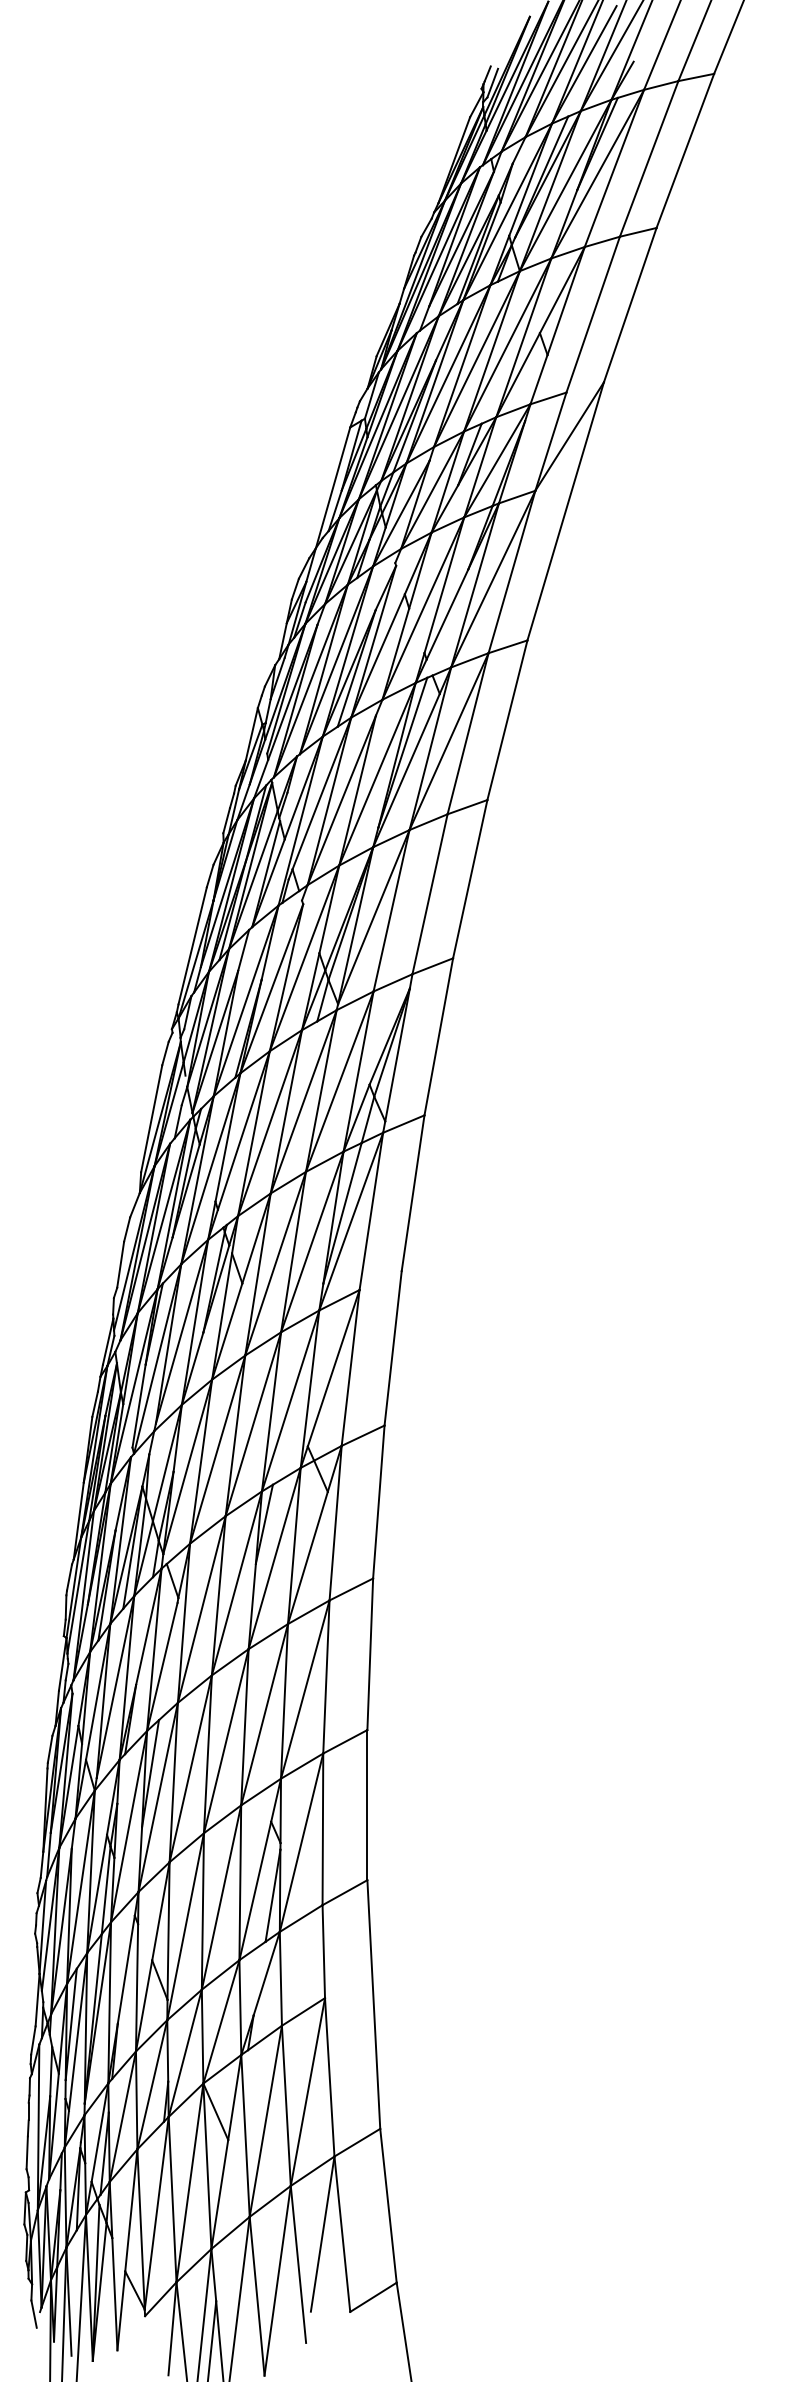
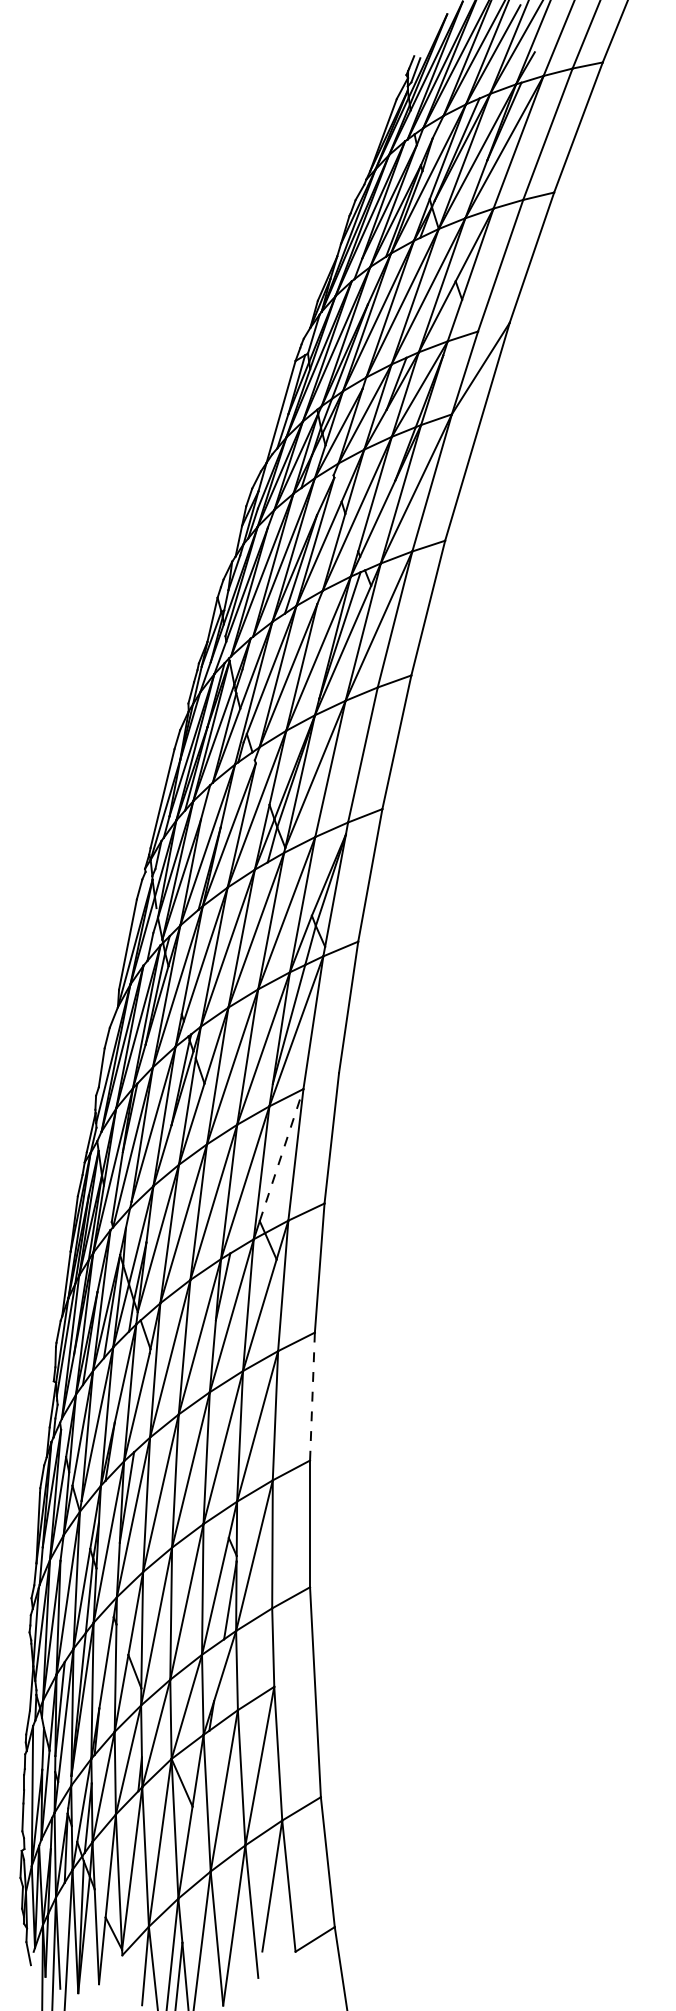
line: (333, 1368) -> (281, 1155), solid -> dashed
line: (370, 1655) -> (312, 1397), solid -> dashed

